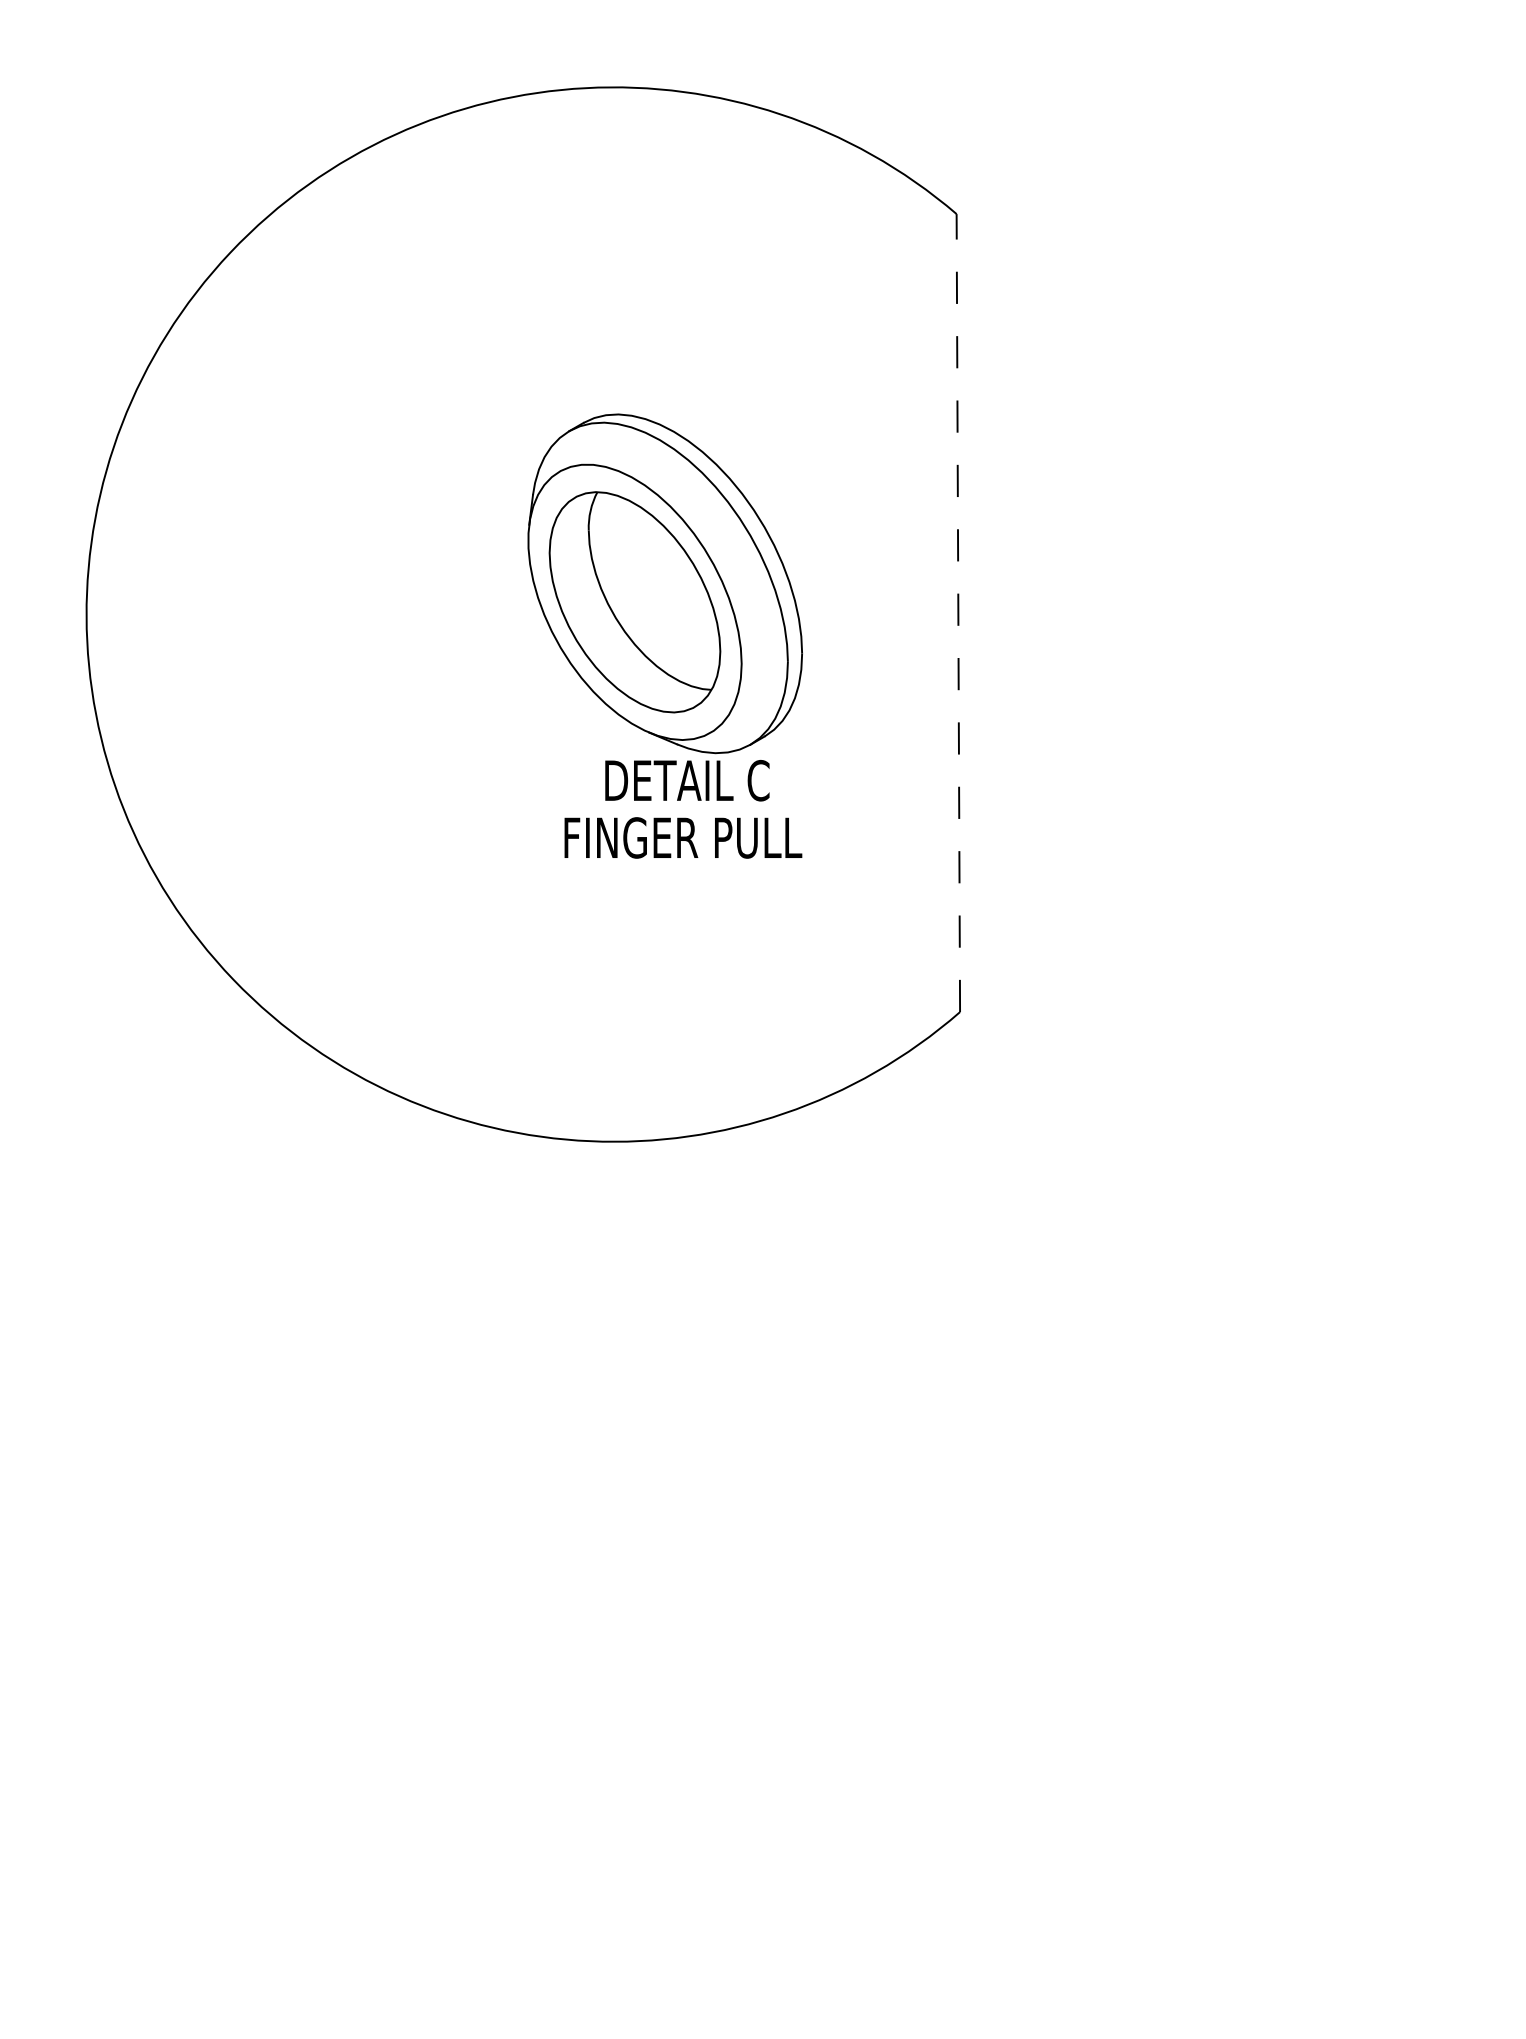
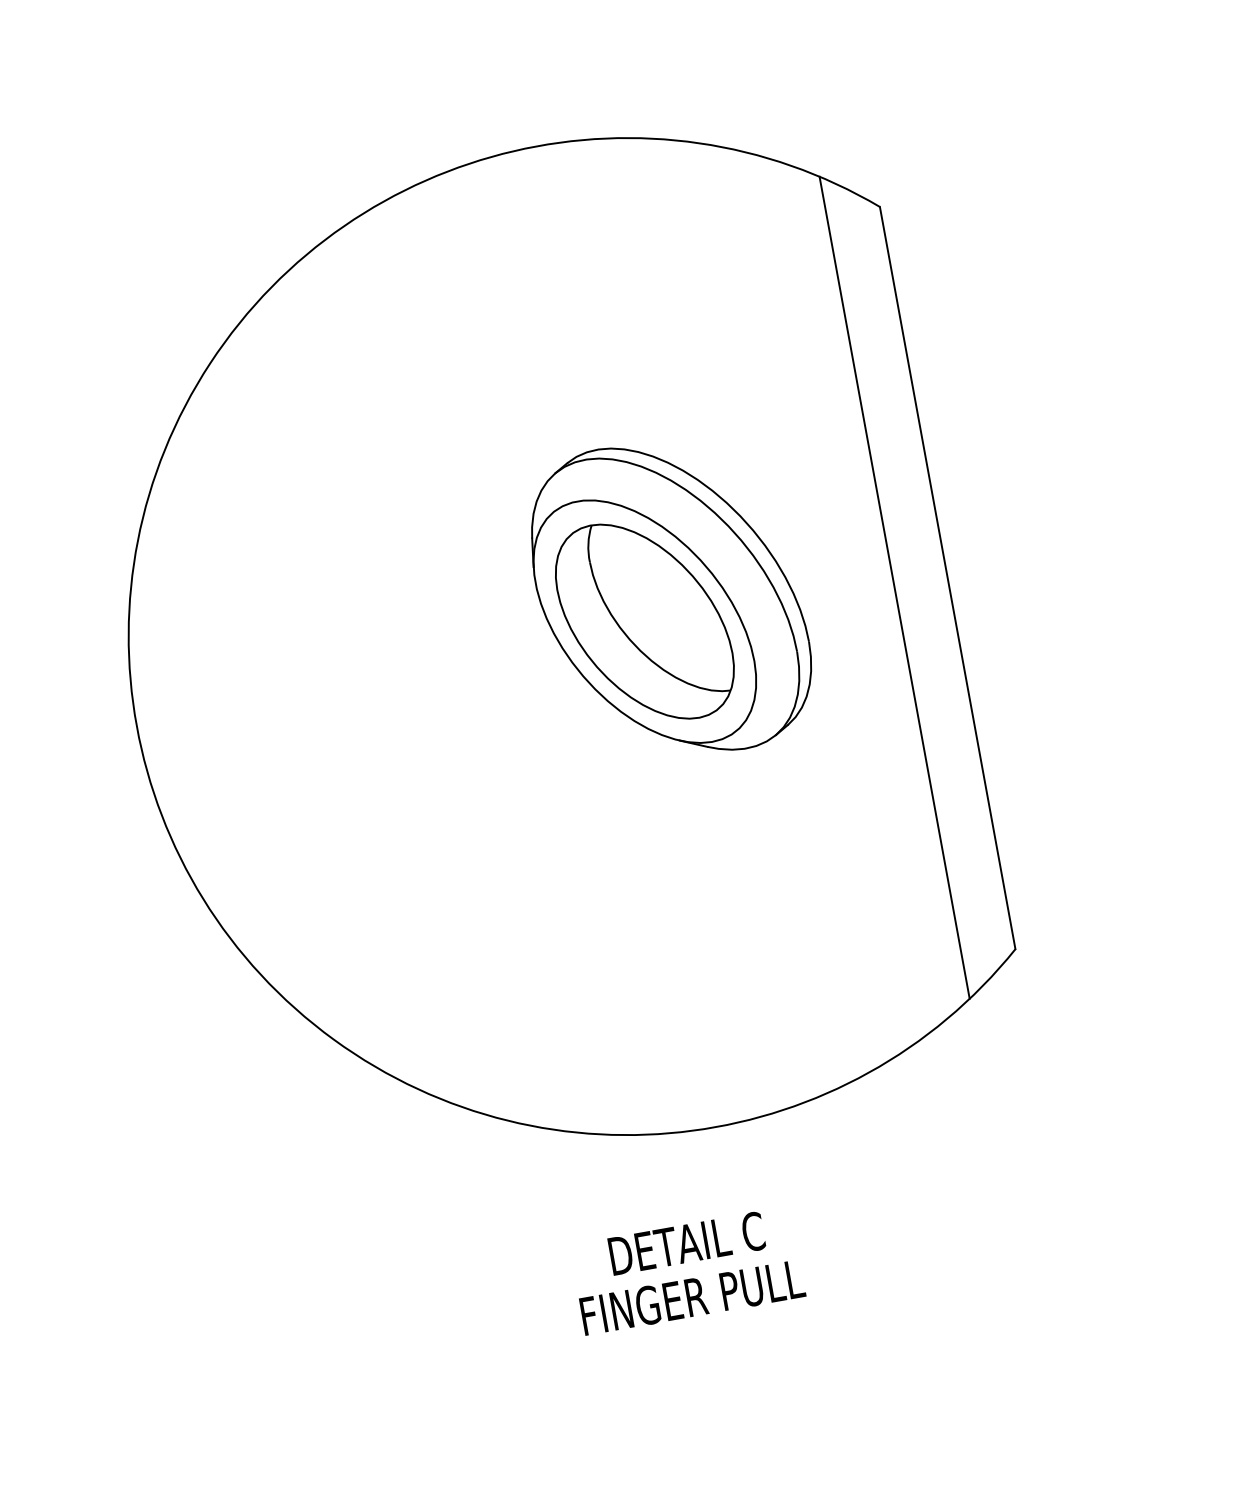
line: (901, 613) -> (894, 587), added
line: (958, 613) -> (947, 578), dashed -> solid
text: (683, 809) -> (688, 1271), moved

